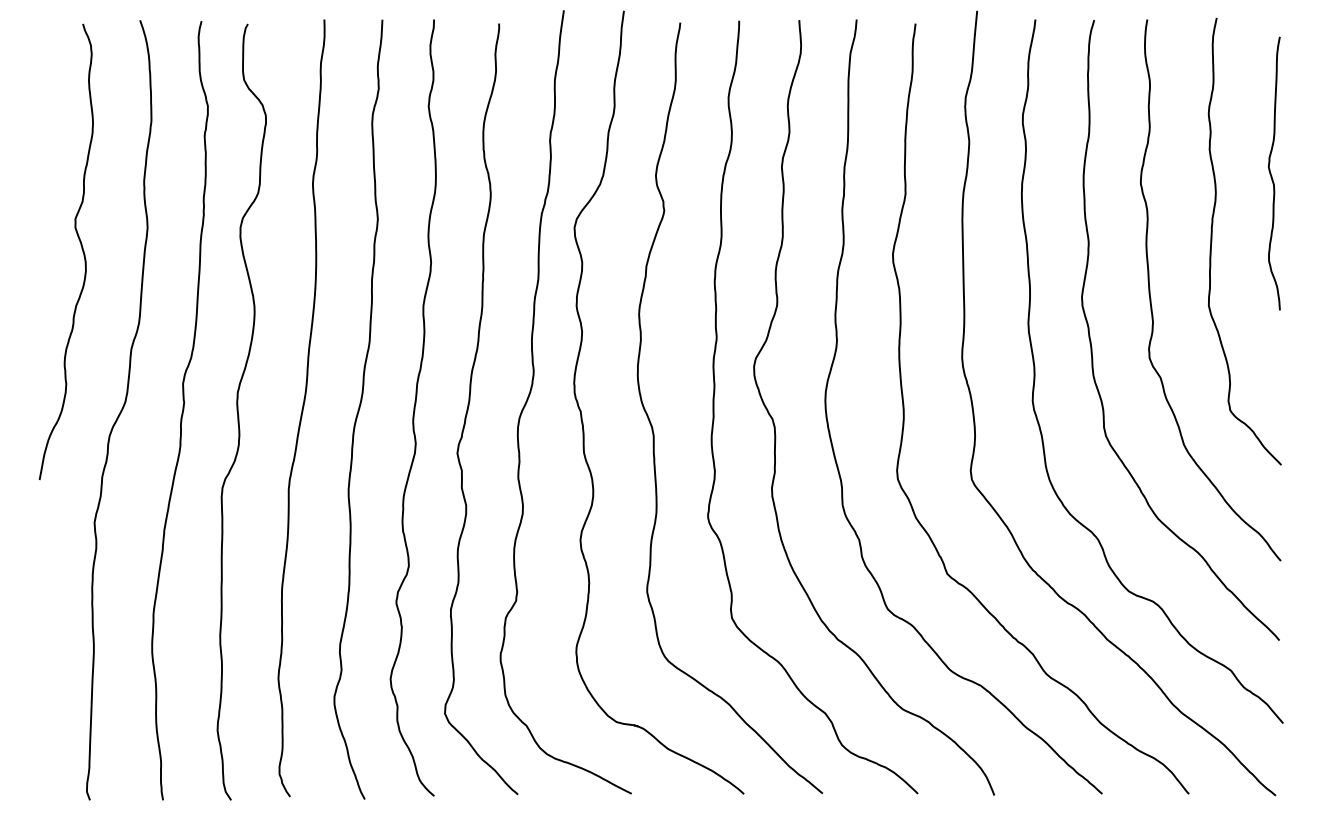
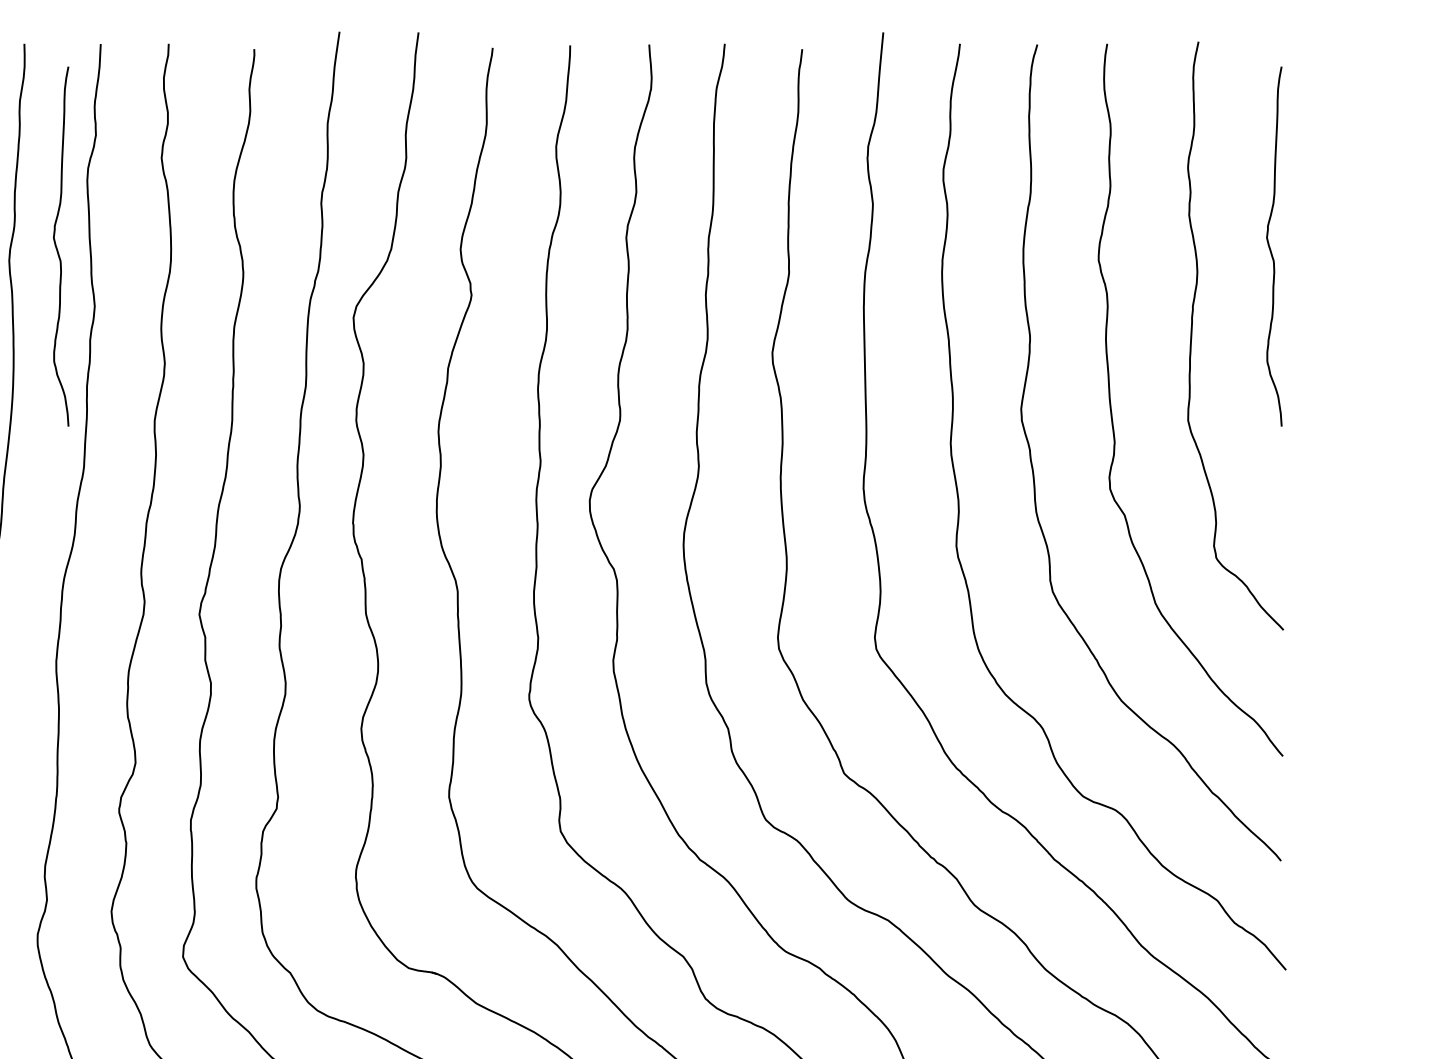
curve: (349, 173) -> (57, 246), added

